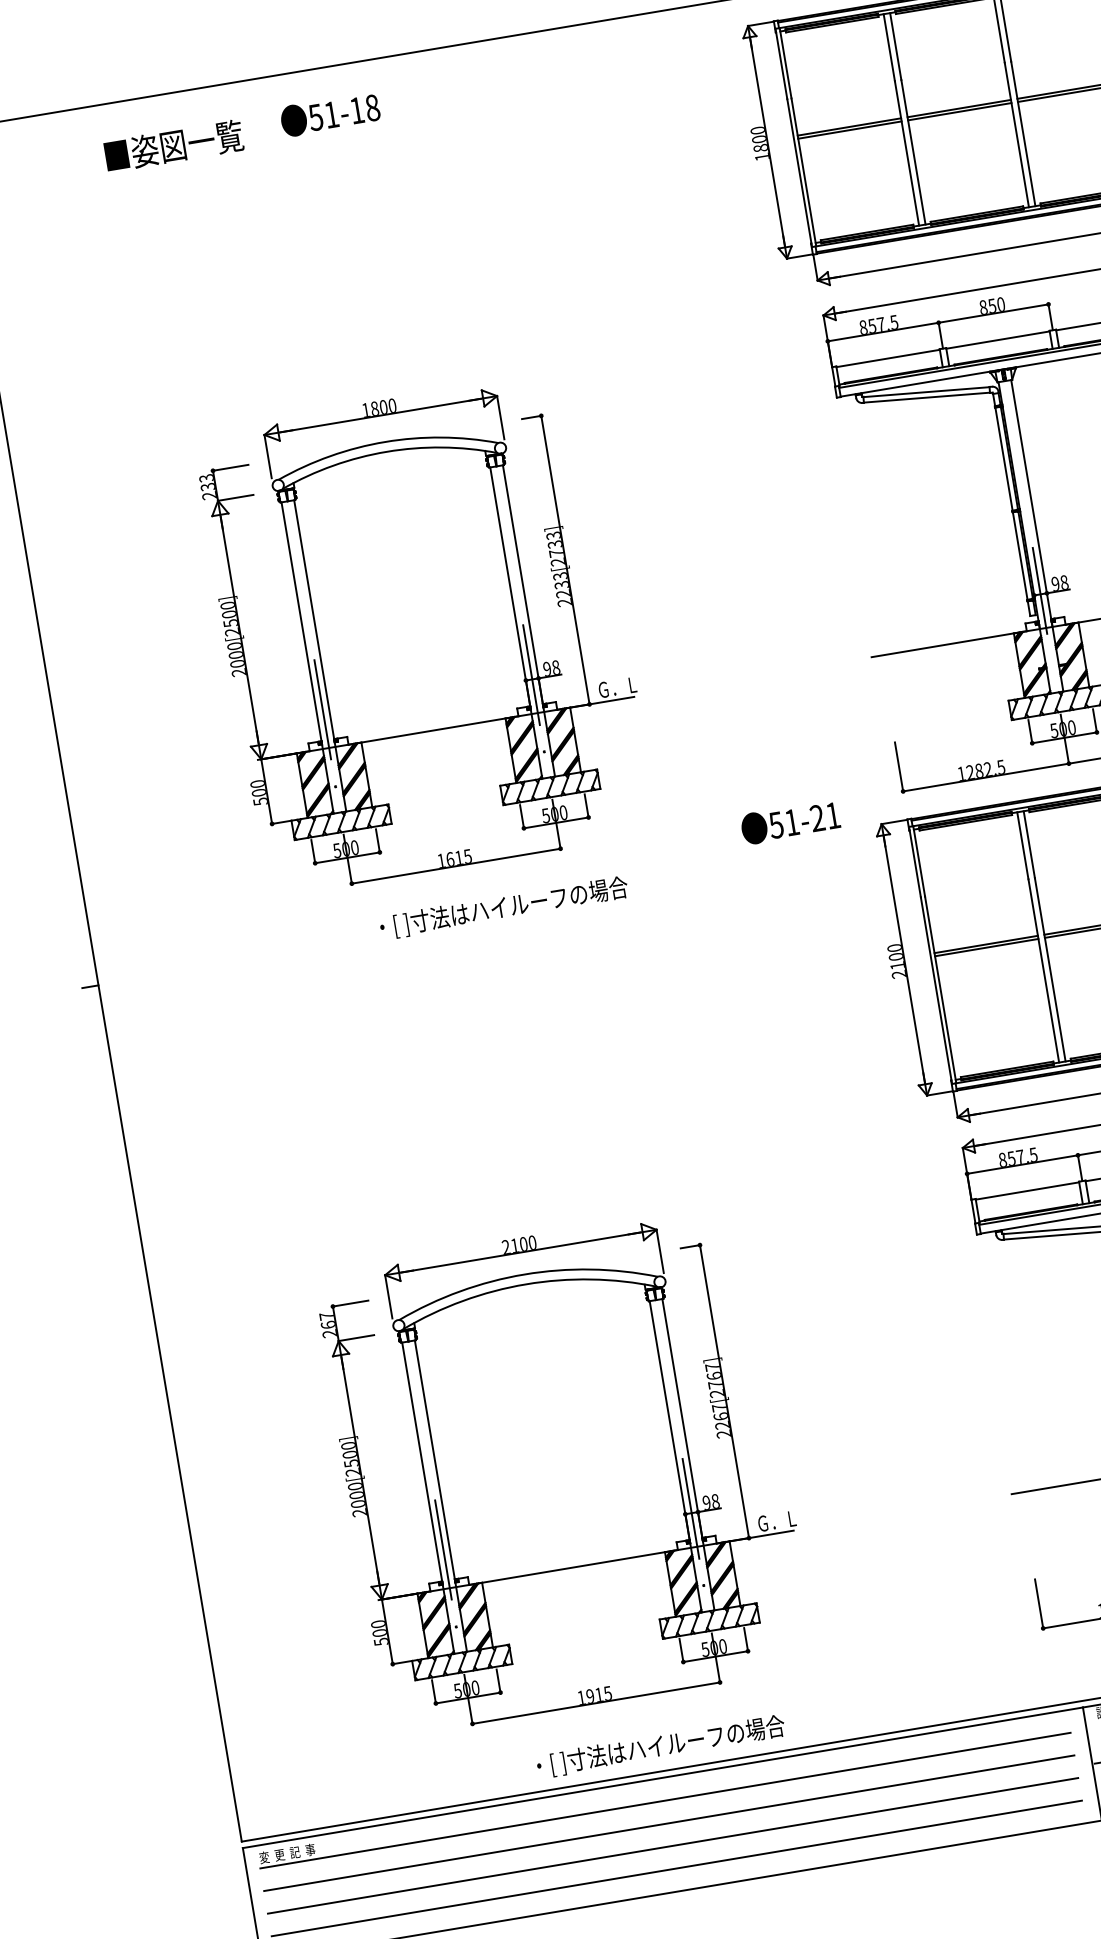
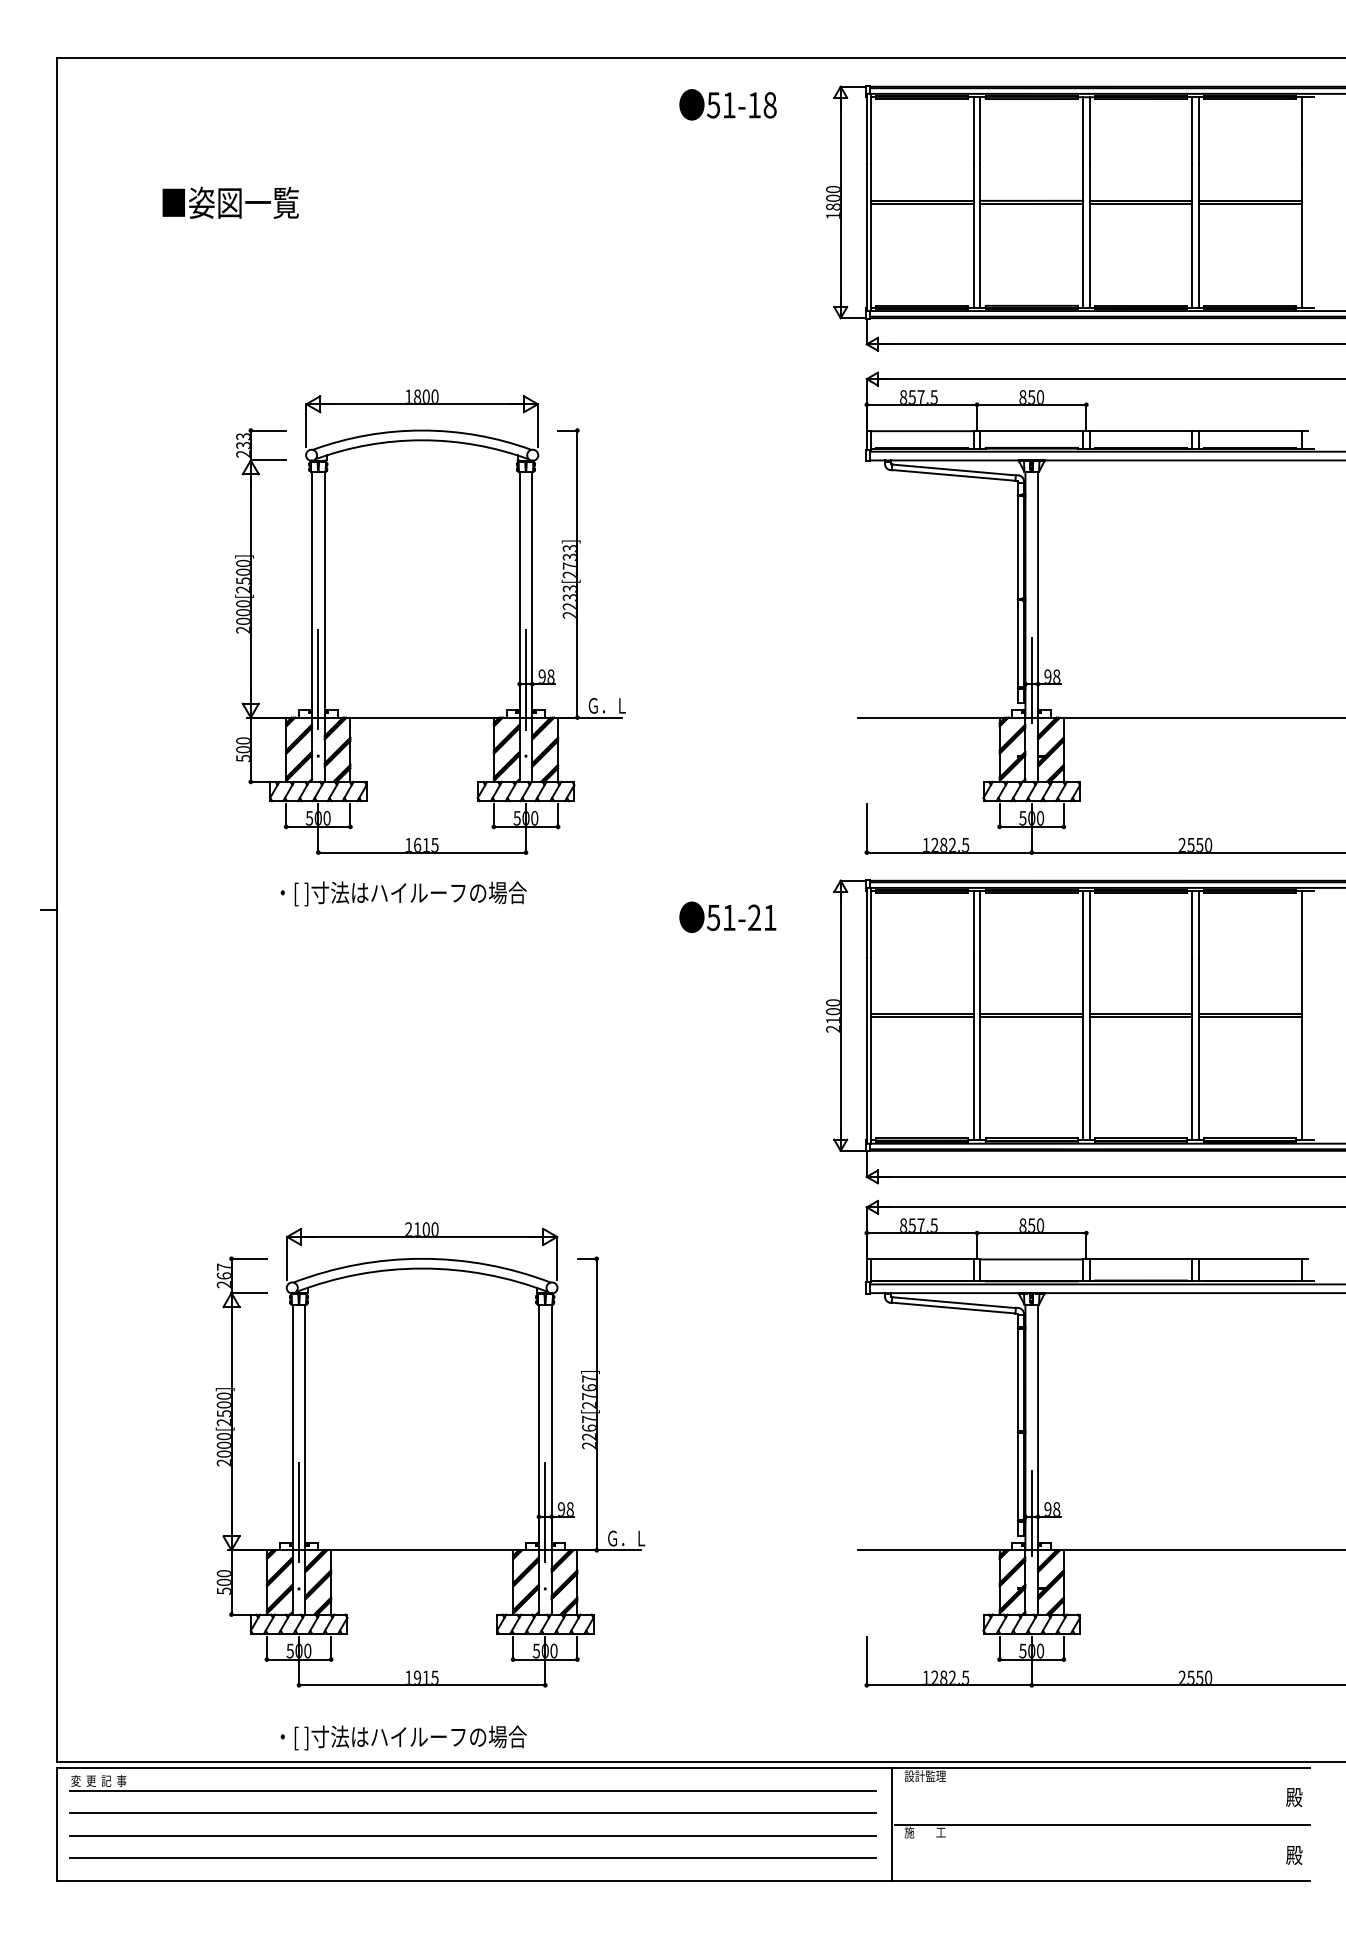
text: (329, 114) -> (727, 104), moved
text: (173, 145) -> (230, 202), moved
text: (790, 821) -> (727, 916), moved
text: (503, 907) -> (403, 893), moved
text: (660, 1746) -> (403, 1737), moved

